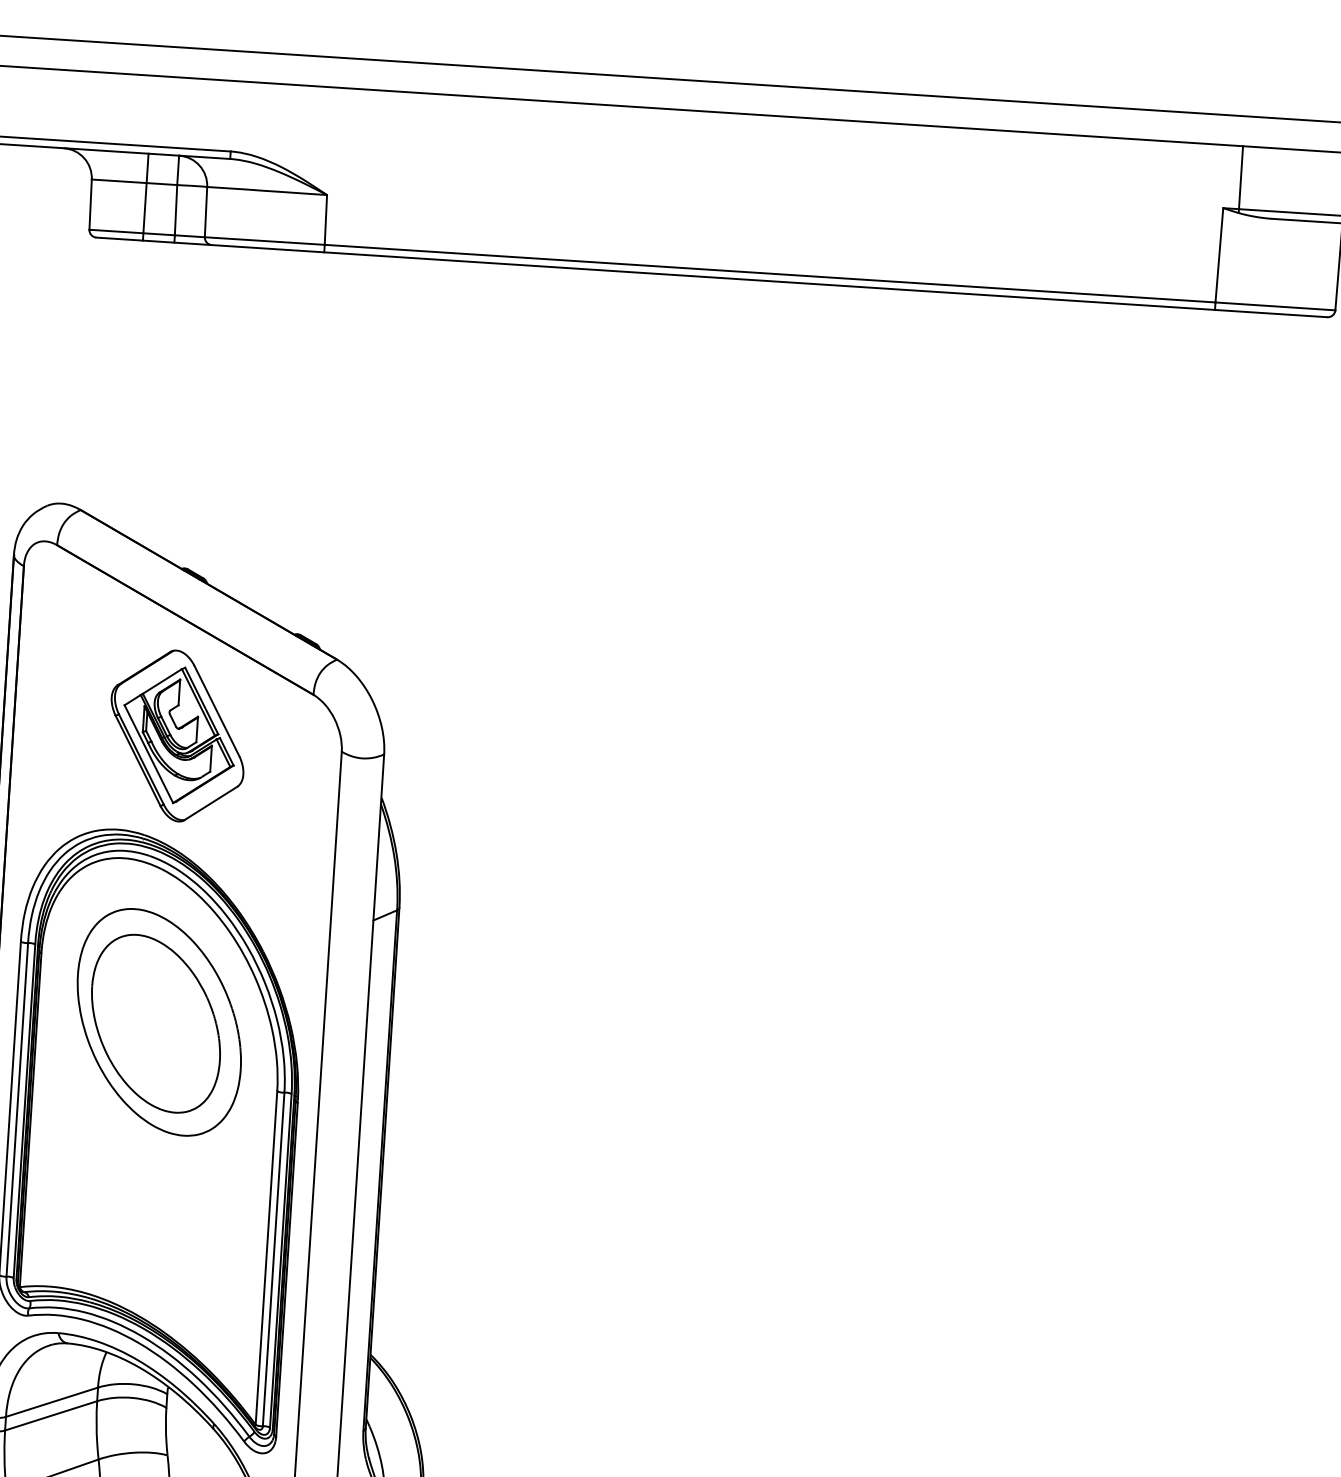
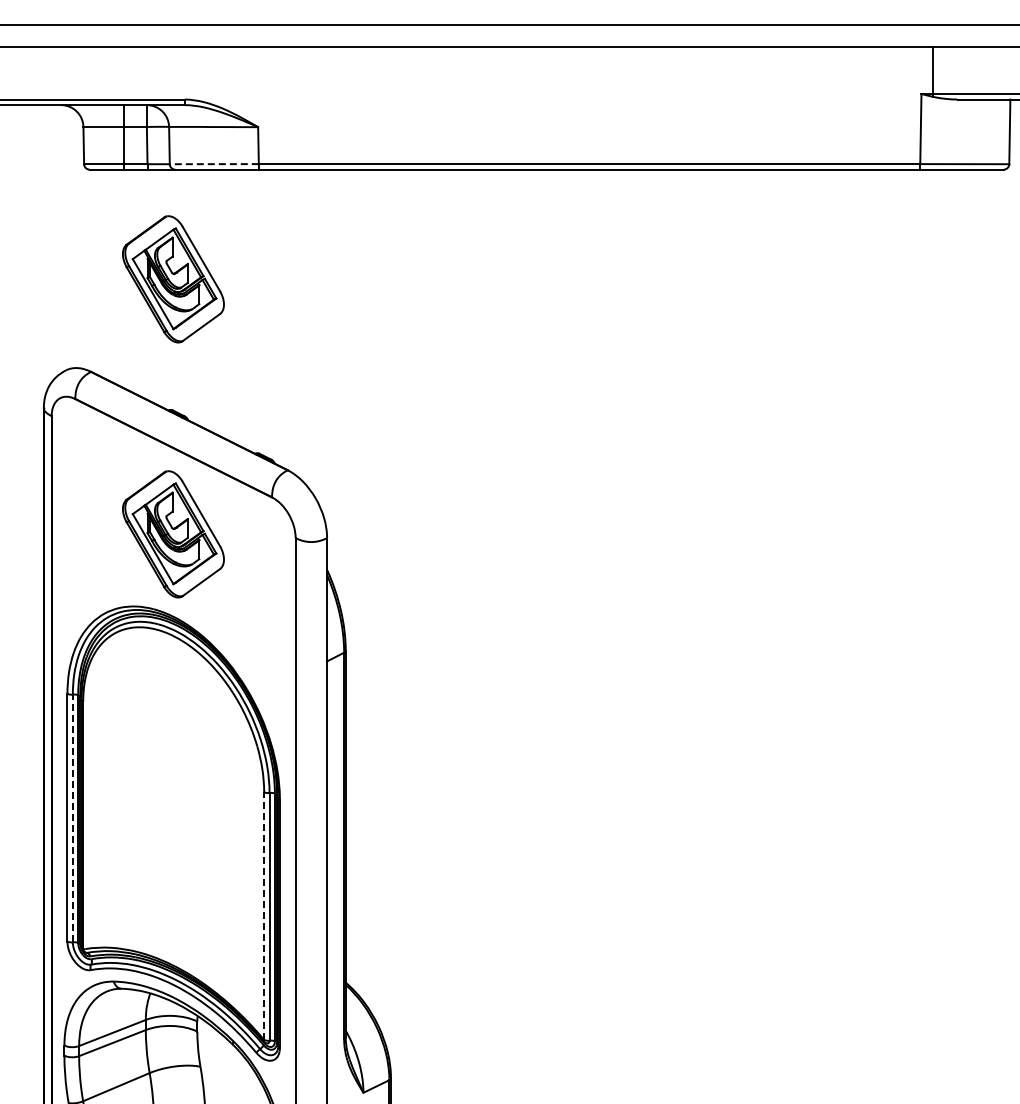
line: (265, 241) -> (214, 164), solid -> dashed
part: (199, 392) -> (173, 279), added
part: (159, 1021) -> (173, 746), removed
line: (16, 1109) -> (72, 818), solid -> dashed
line: (266, 1258) -> (264, 916), solid -> dashed

